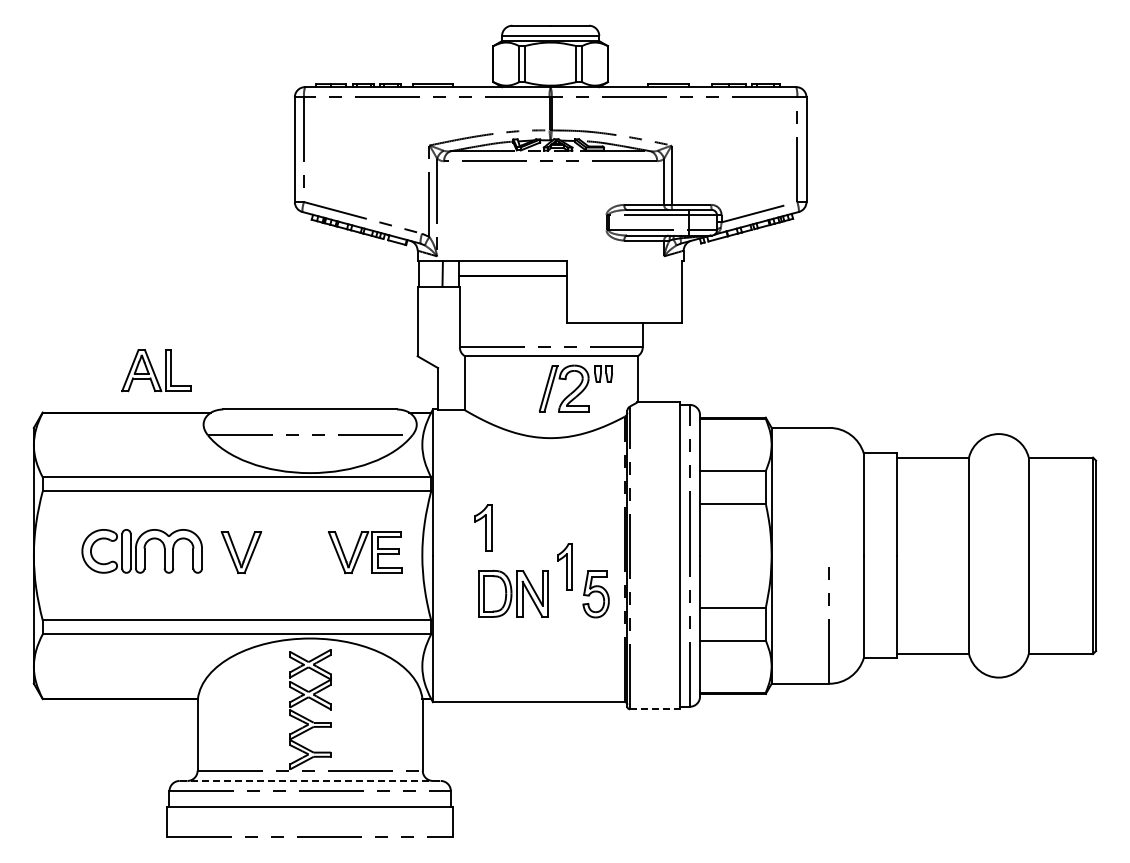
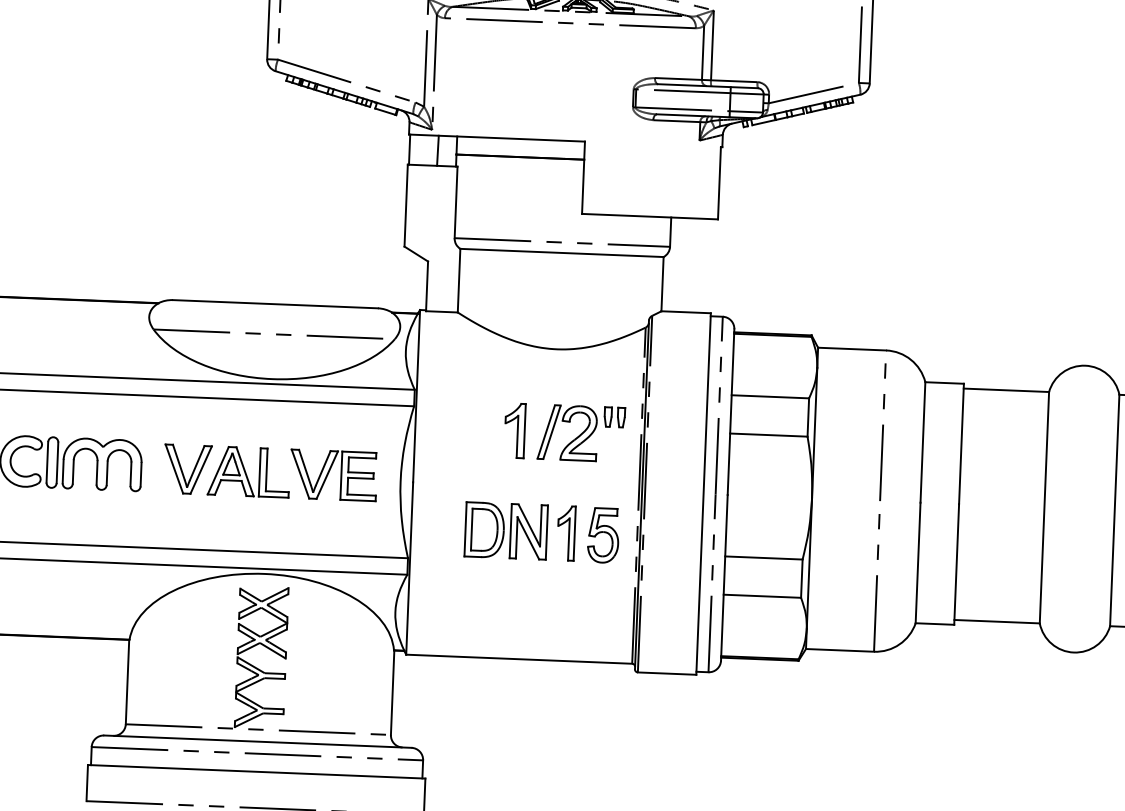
part: (156, 370) -> (249, 471), moved
part: (575, 388) -> (580, 433), moved
line: (828, 497) -> (881, 432), added
part: (483, 527) -> (514, 430), moved
part: (564, 566) -> (566, 532), moved
line: (654, 709) -> (666, 673), dashed -> solid
line: (310, 780) -> (258, 741), dashed -> solid

